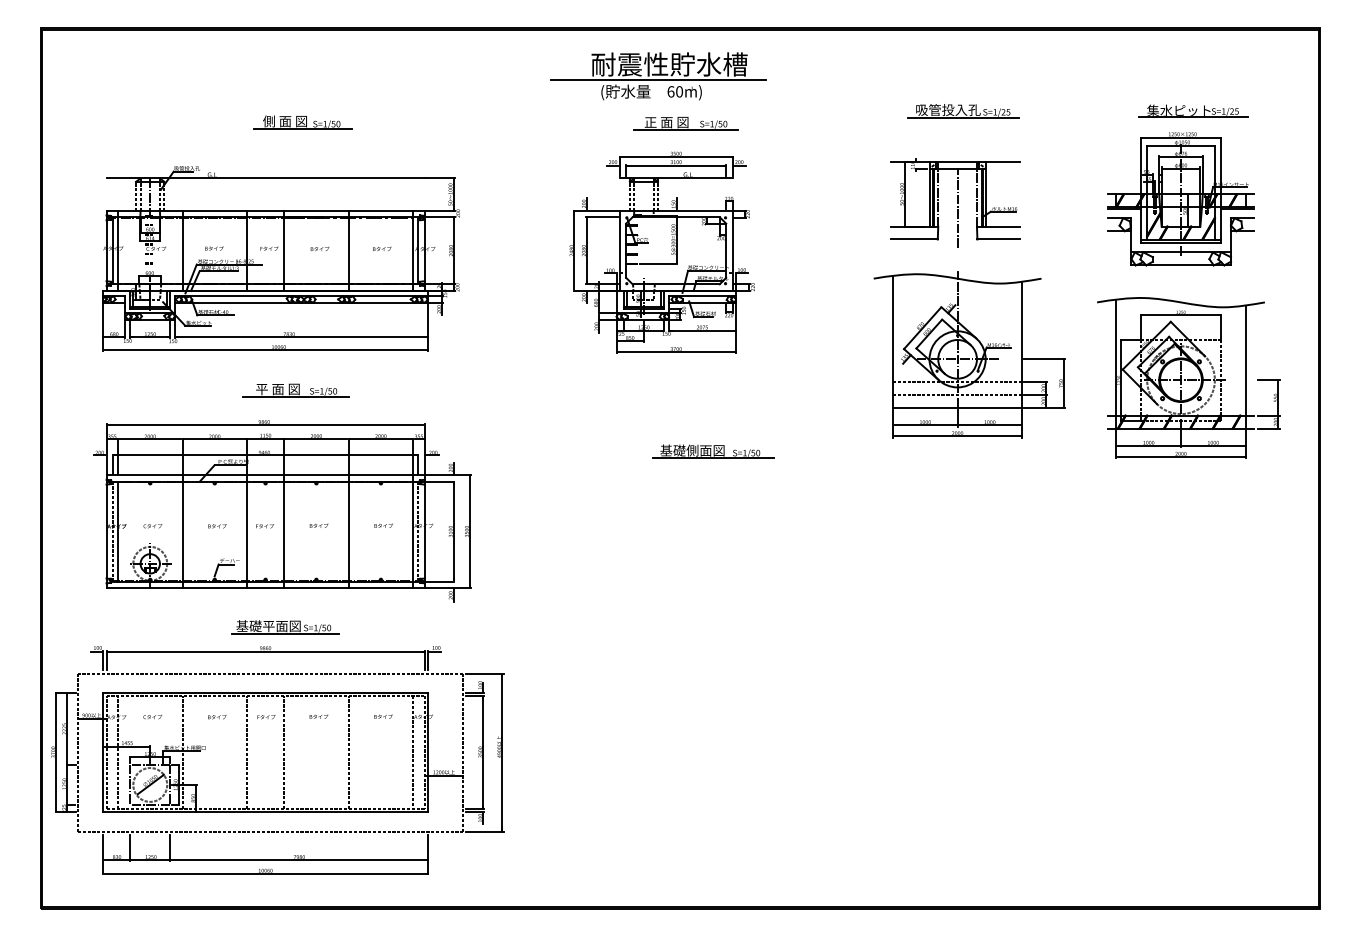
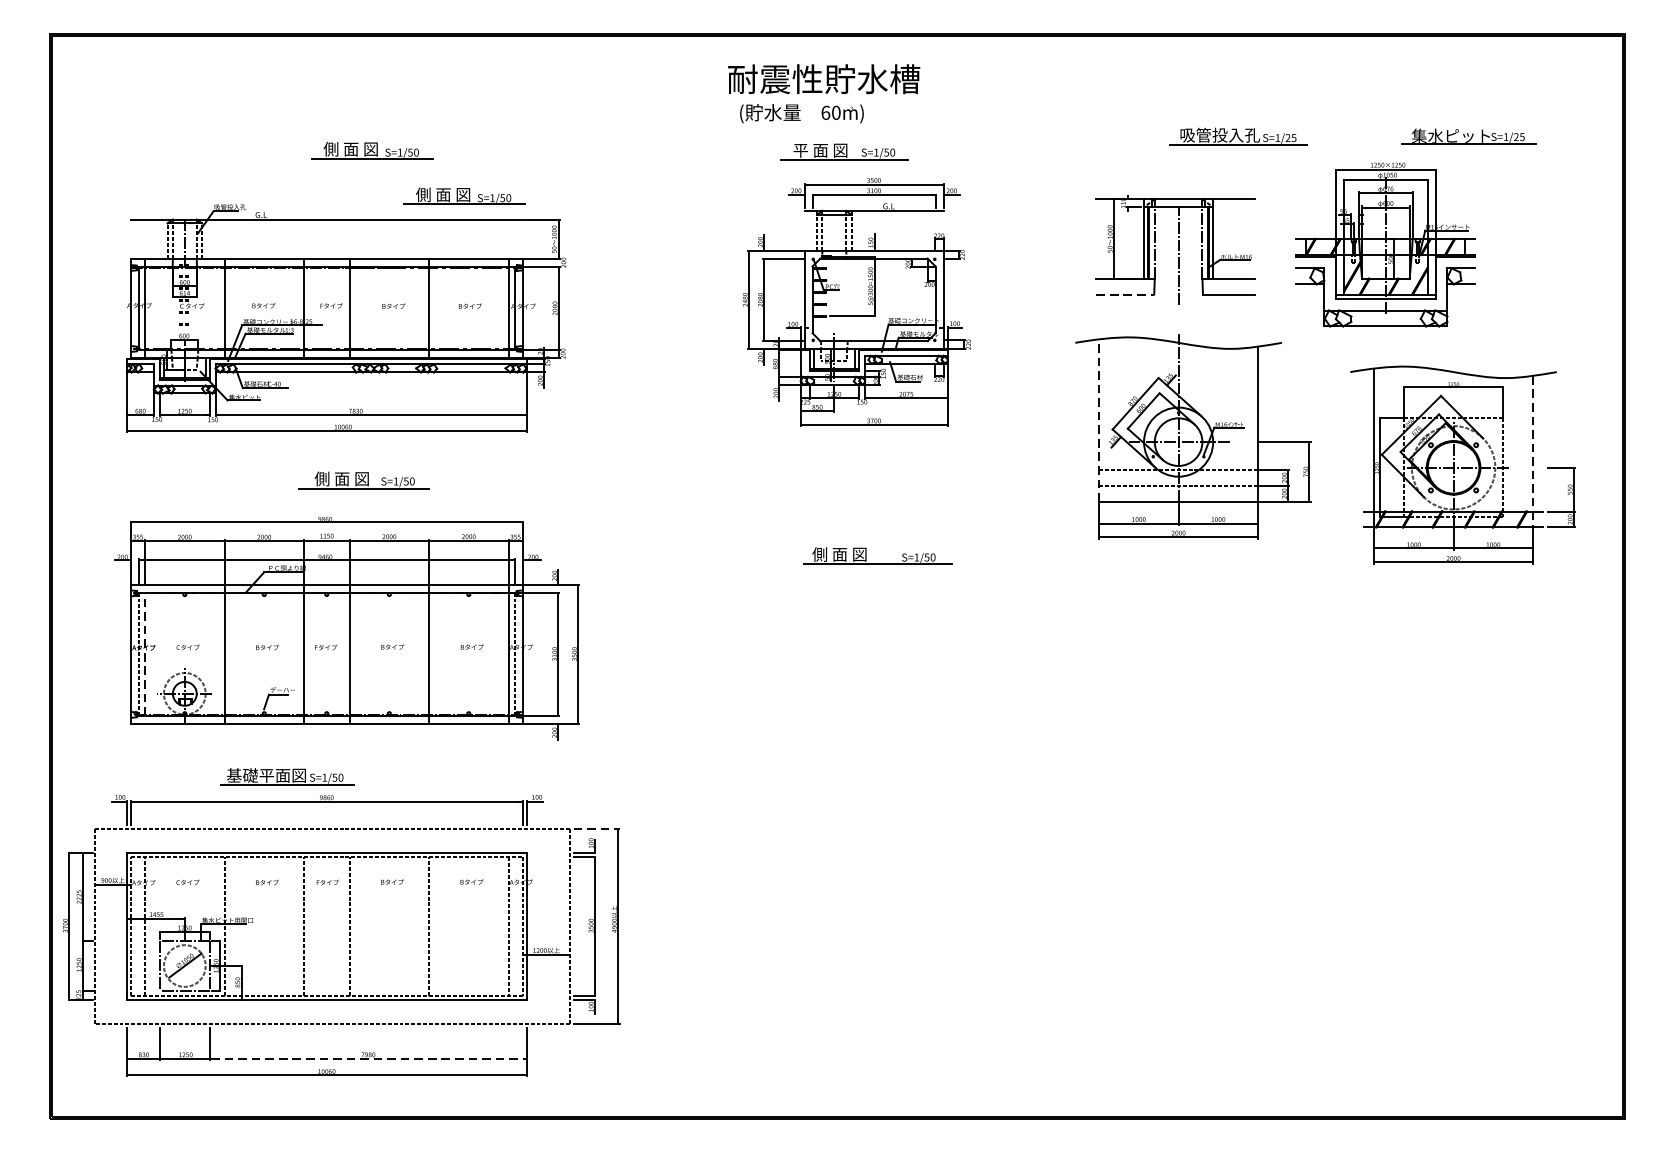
line: (658, 80) -> (810, 98), removed
part: (963, 111) -> (1238, 137), moved
text: (650, 122) -> (800, 150), 正 面 図 -> 平 面 図
part: (377, 159) -> (464, 196), added
part: (1180, 199) -> (1385, 245), moved
line: (914, 239) -> (1125, 294), solid -> dashed
part: (661, 252) -> (855, 302), moved
line: (893, 341) -> (1099, 420), solid -> dashed
line: (1245, 367) -> (1532, 452), solid -> dashed
text: (261, 389) -> (321, 479), 平 面 図 -> 側 面 図
text: (692, 450) -> (852, 554), 基礎側面図 -> 側 面 図
line: (118, 531) -> (145, 654), solid -> dashed
part: (285, 627) -> (287, 777), moved
line: (484, 673) -> (596, 828), solid -> dashed
line: (300, 860) -> (369, 1059), solid -> dashed

